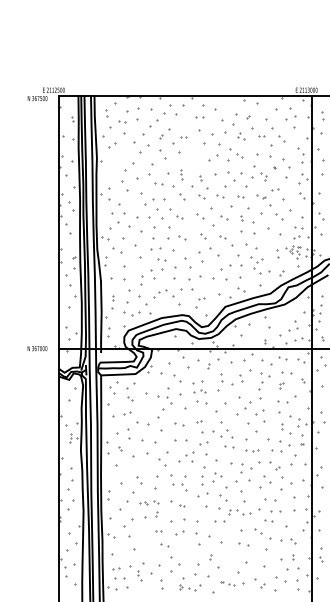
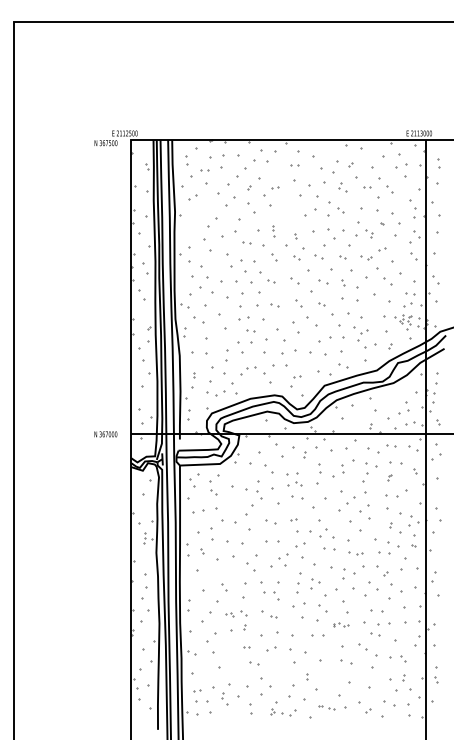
part: (276, 253) -> (384, 323), size x1.6
part: (127, 413) -> (210, 509), size x1.6
part: (239, 511) -> (341, 624), size x0.6

